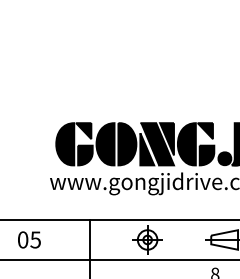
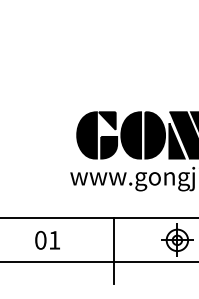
text: (35, 239) -> (54, 239), 05 -> 01

